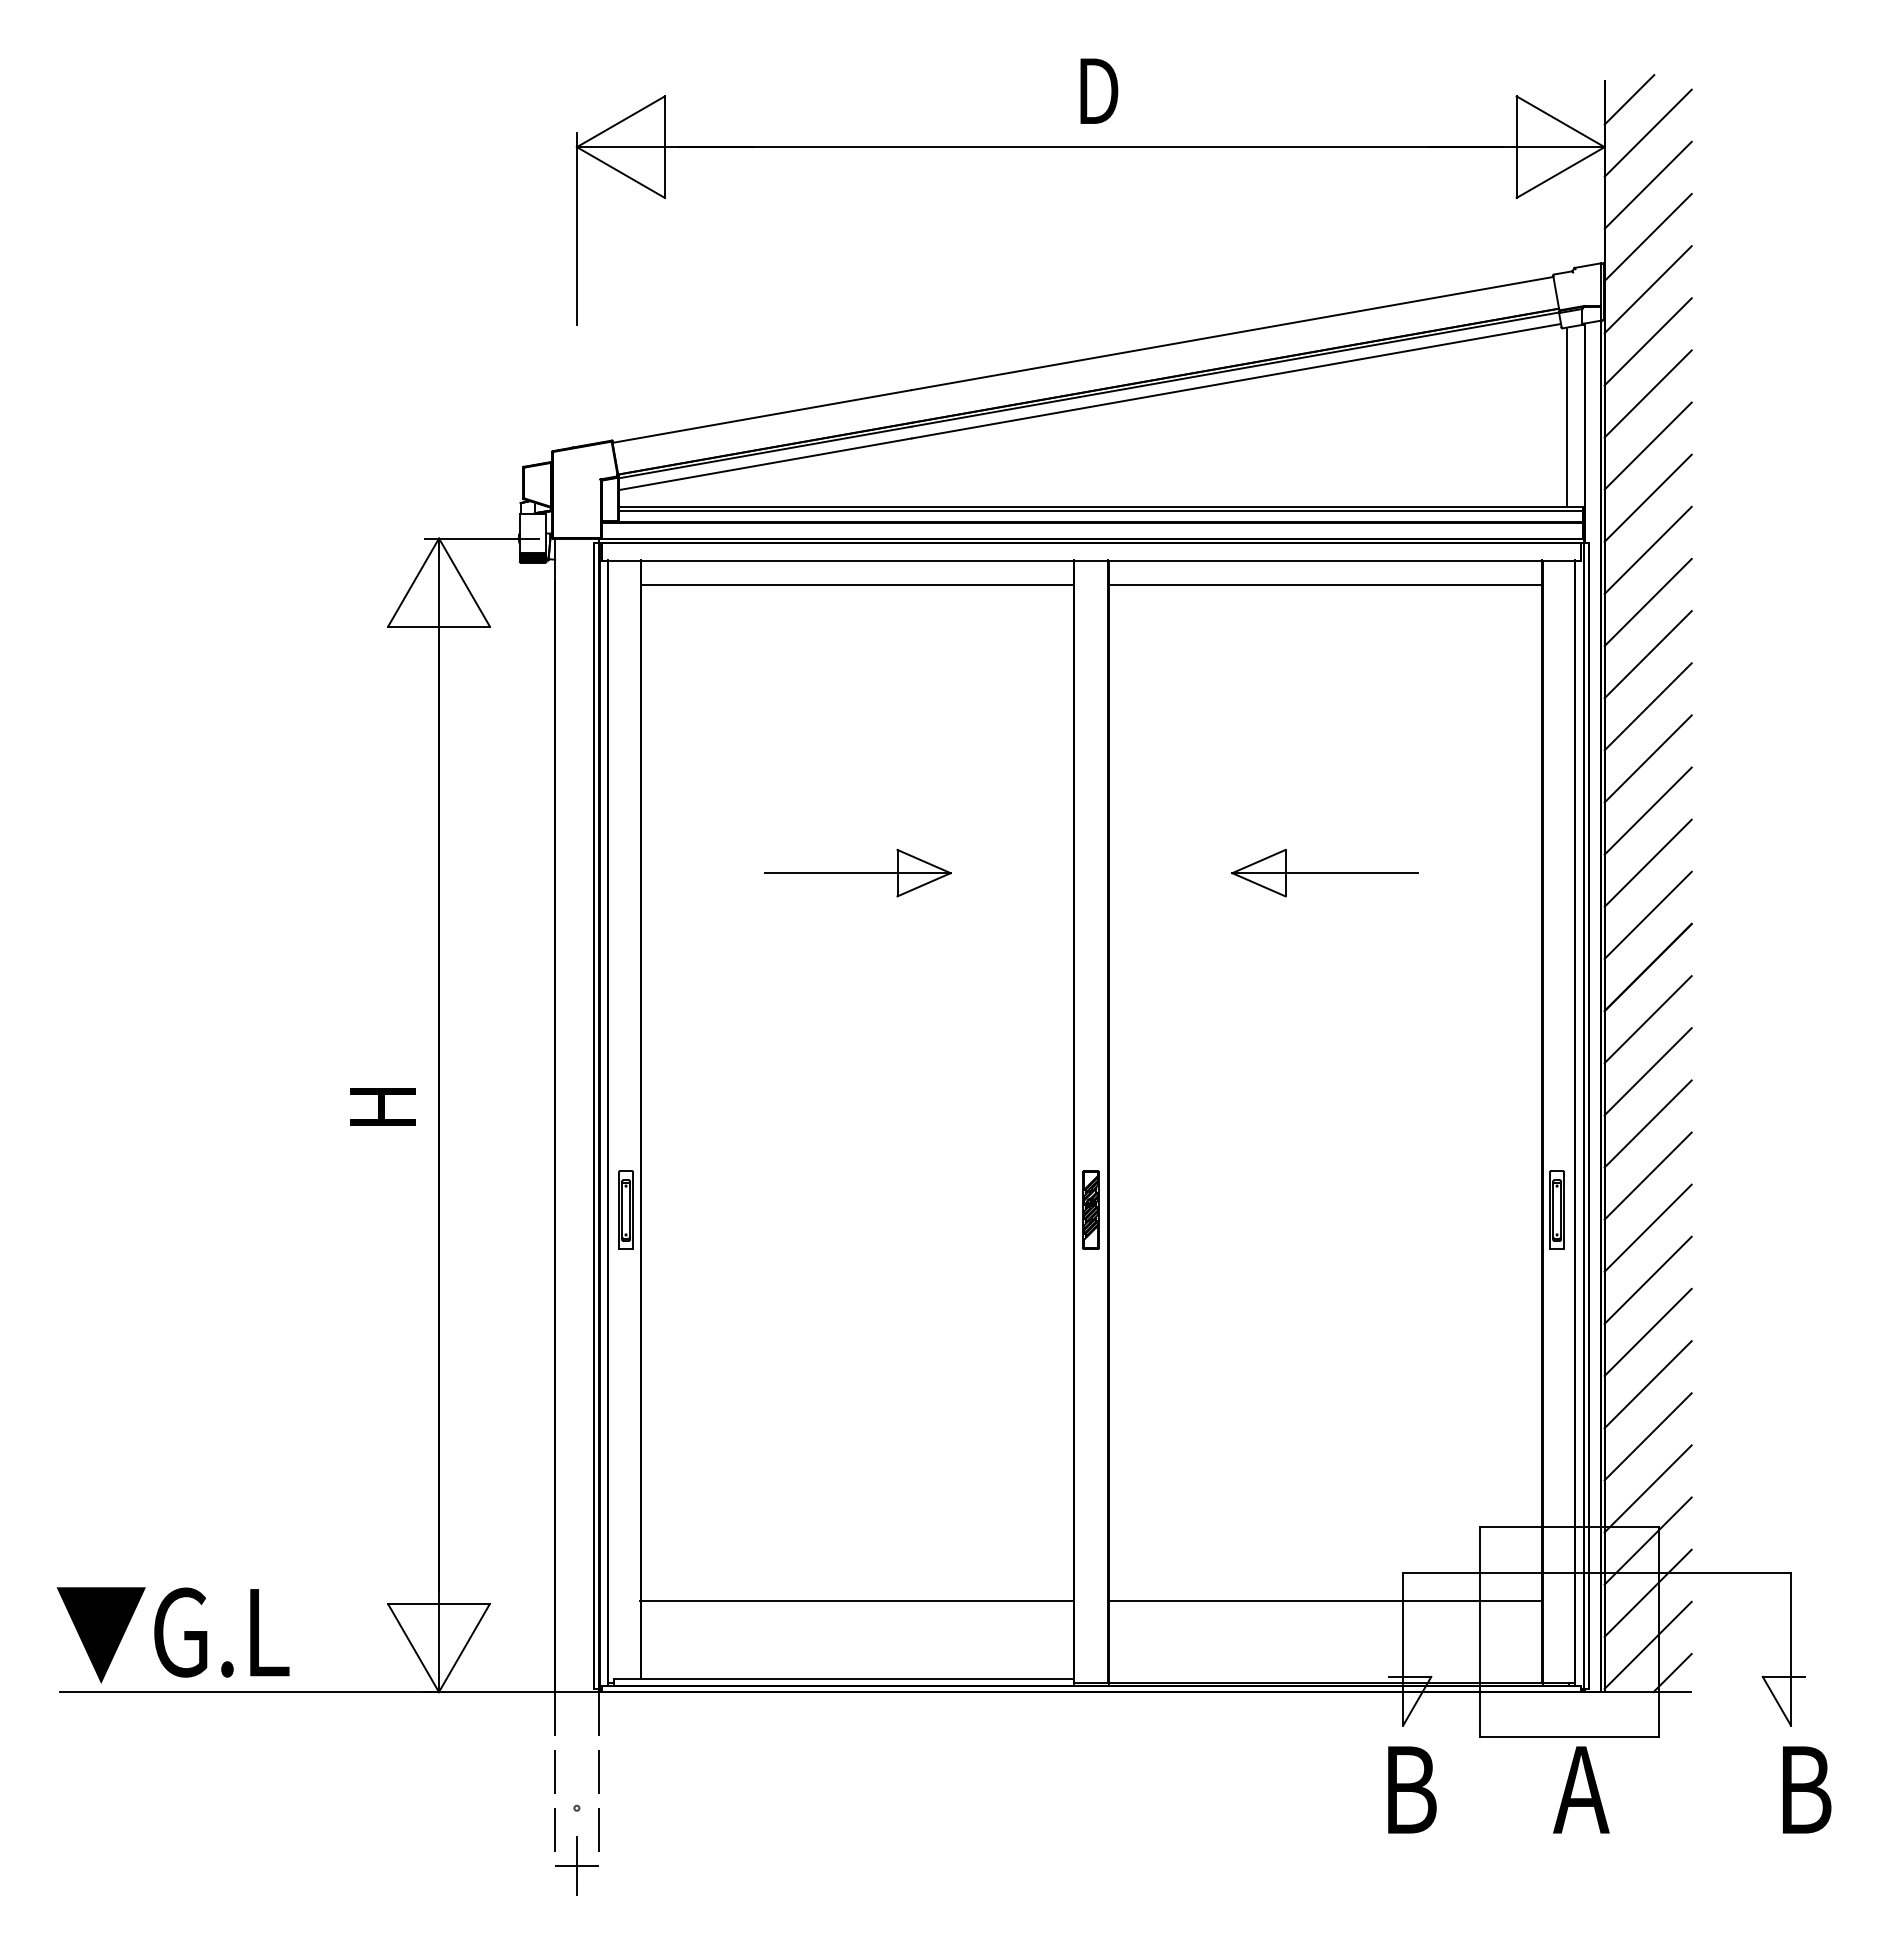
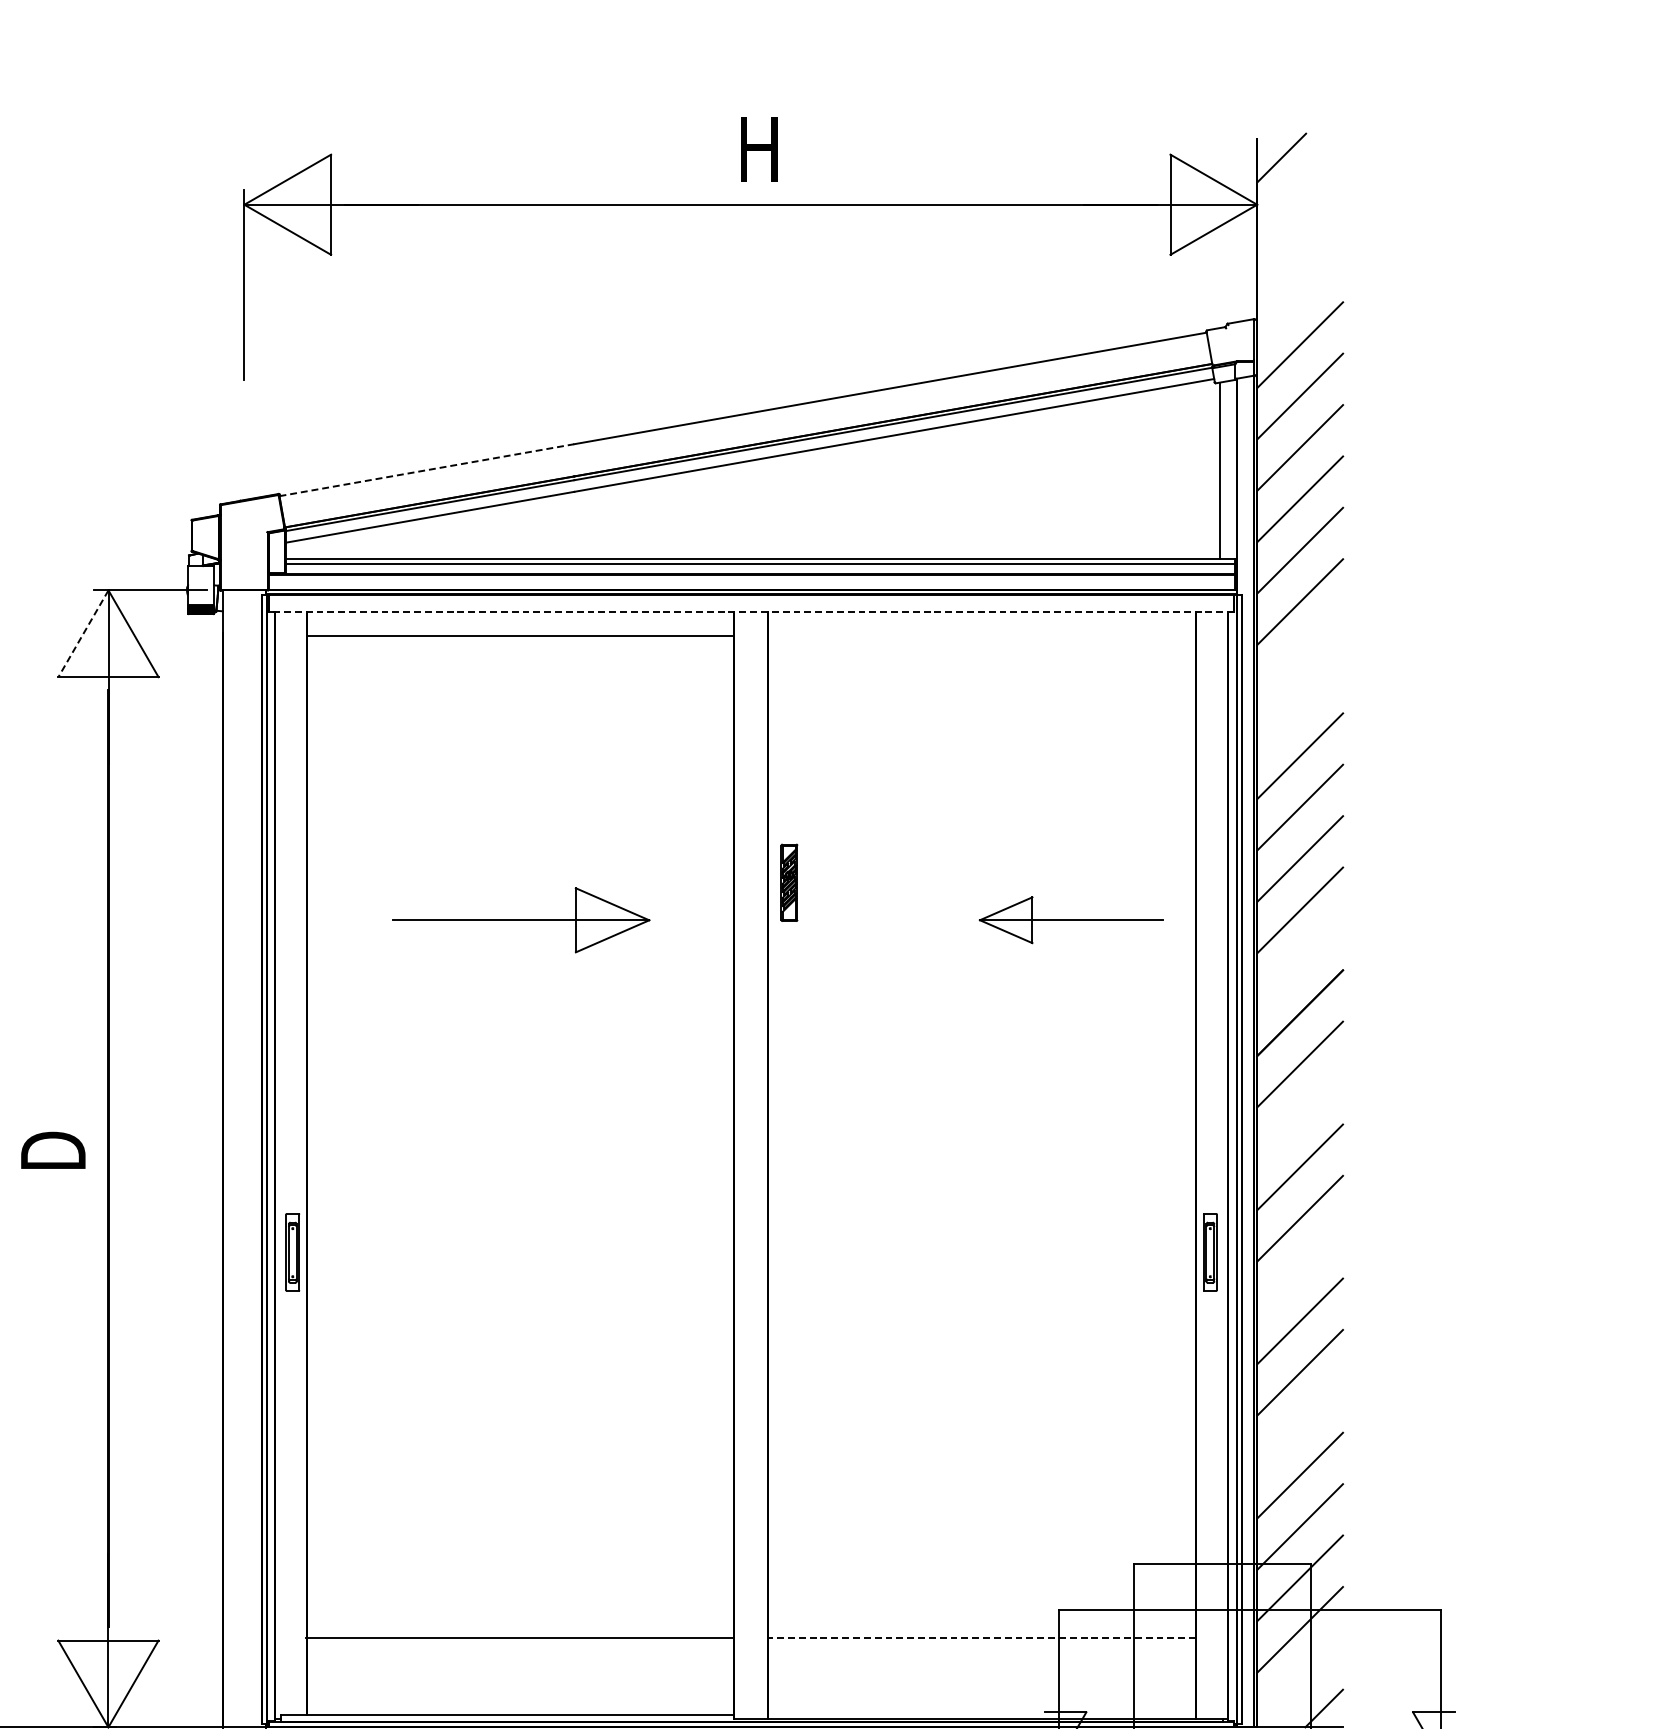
text: (1099, 90) -> (759, 148), D -> H
line: (1647, 132) -> (1299, 190), removed
line: (1647, 184) -> (1299, 241), removed
line: (1647, 237) -> (1299, 293), removed
line: (762, 416) -> (427, 470), solid -> dashed
line: (1091, 560) -> (751, 612), solid -> dashed
line: (413, 582) -> (83, 633), solid -> dashed
line: (1325, 584) -> (982, 635), removed
line: (1647, 602) -> (1299, 653), removed
line: (1647, 654) -> (1299, 704), removed
part: (857, 872) -> (520, 919), size x1.4
part: (1324, 873) -> (1070, 920), moved
line: (1647, 914) -> (1299, 960), removed
line: (1647, 1071) -> (1299, 1115), removed
text: (382, 1106) -> (52, 1150), H -> D
part: (1090, 1209) -> (788, 882), moved
line: (1647, 1227) -> (1299, 1269), removed
line: (1647, 1384) -> (1299, 1424), removed
line: (1324, 1600) -> (981, 1637), solid -> dashed
line: (1647, 1644) -> (1299, 1680), removed

